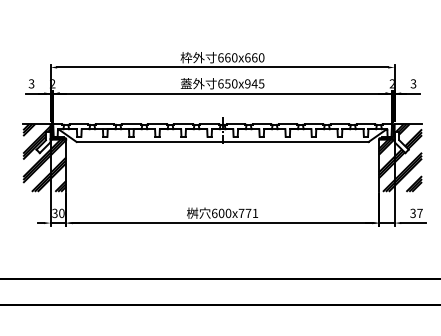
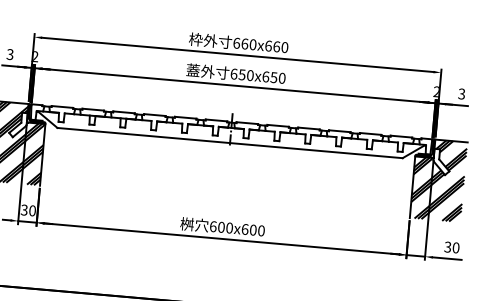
text: (254, 83) -> (273, 77), 650x945 -> 650x650
text: (248, 213) -> (253, 230), 600x771 -> 600x600
text: (419, 213) -> (455, 247), 37 -> 30

